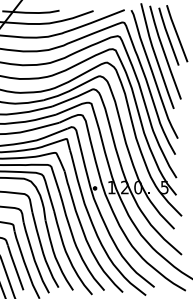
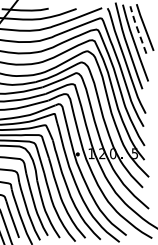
line: (167, 34) -> (137, 28), solid -> dashed

